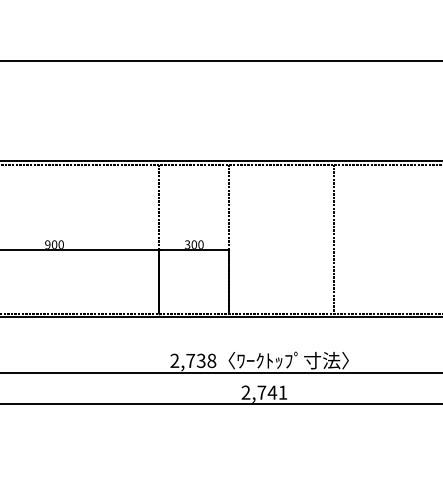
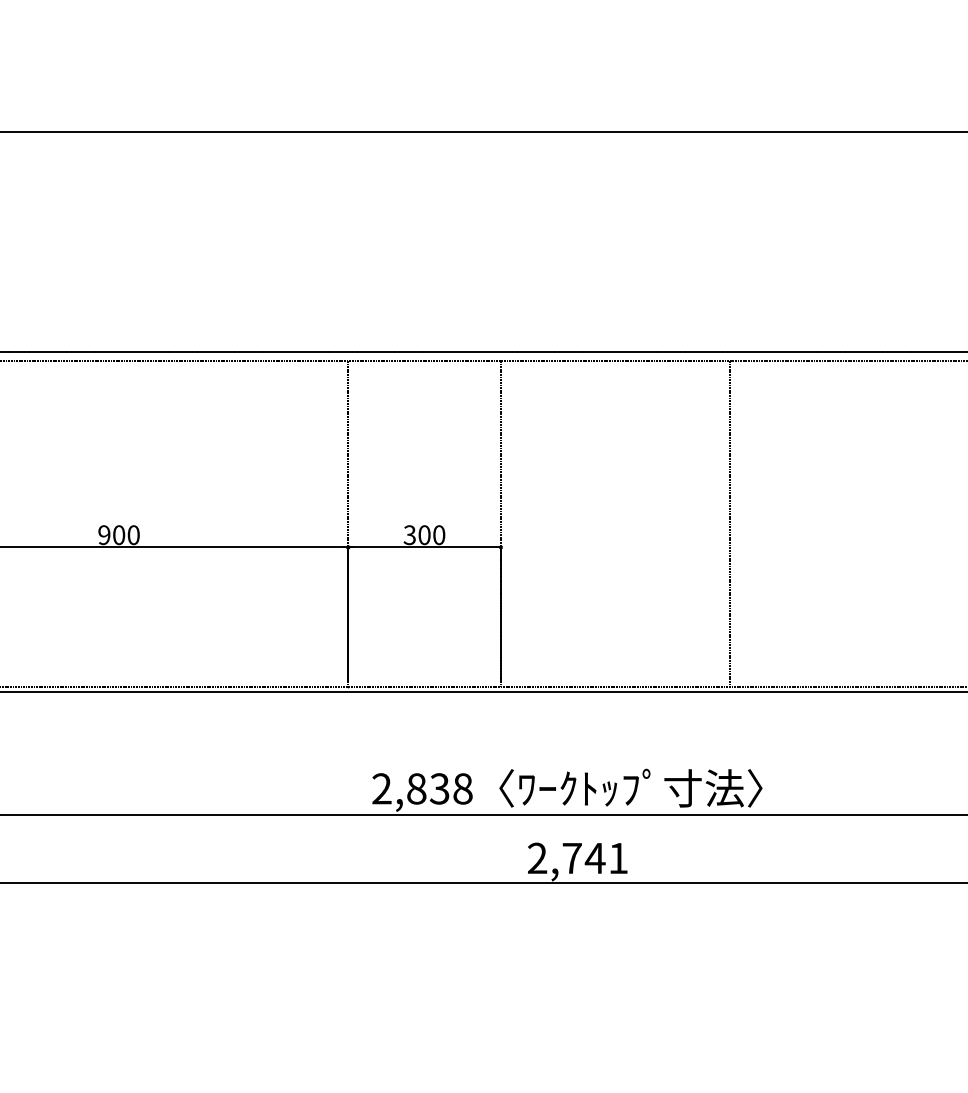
text: (190, 360) -> (416, 788), 2,738 -> 2,838

